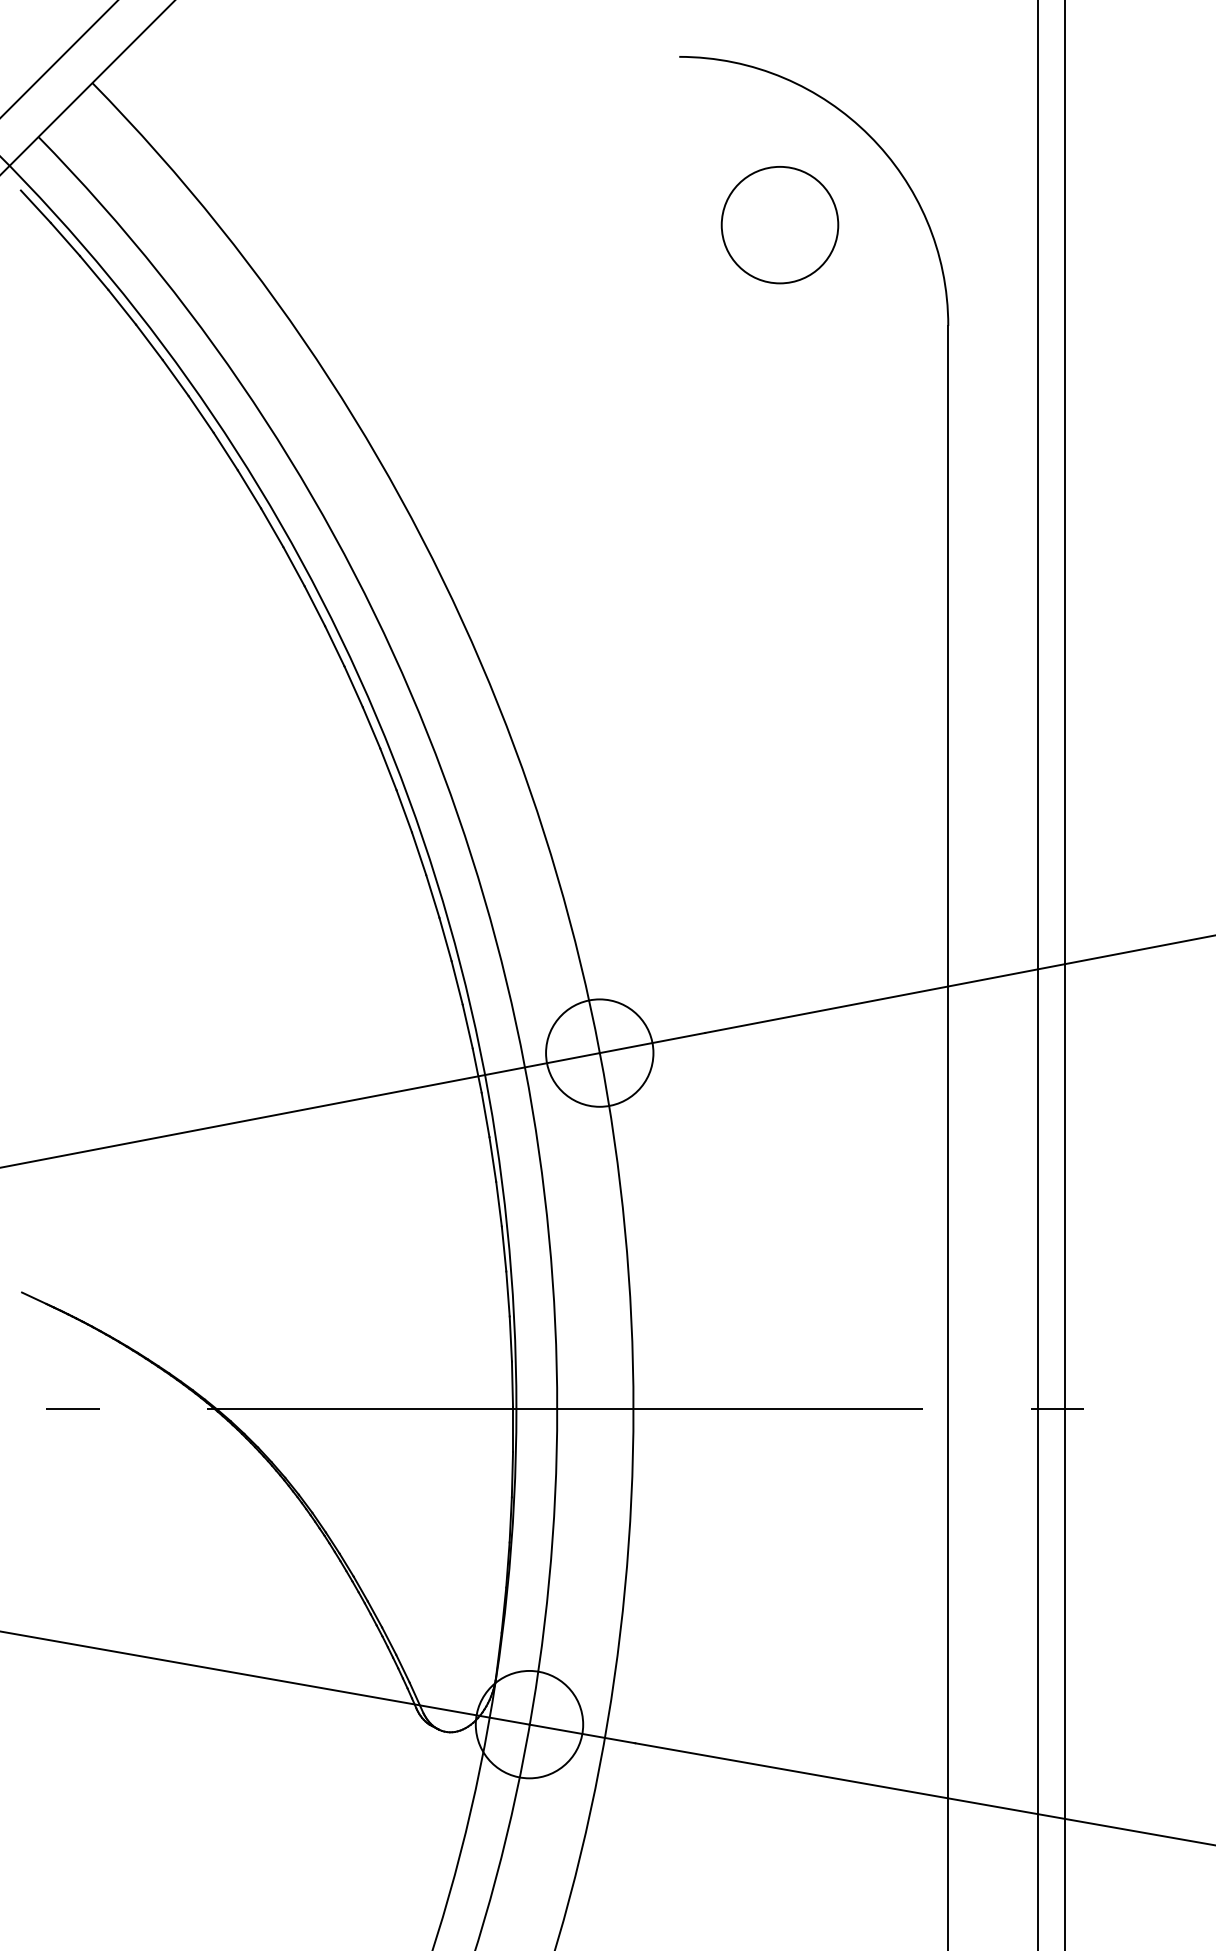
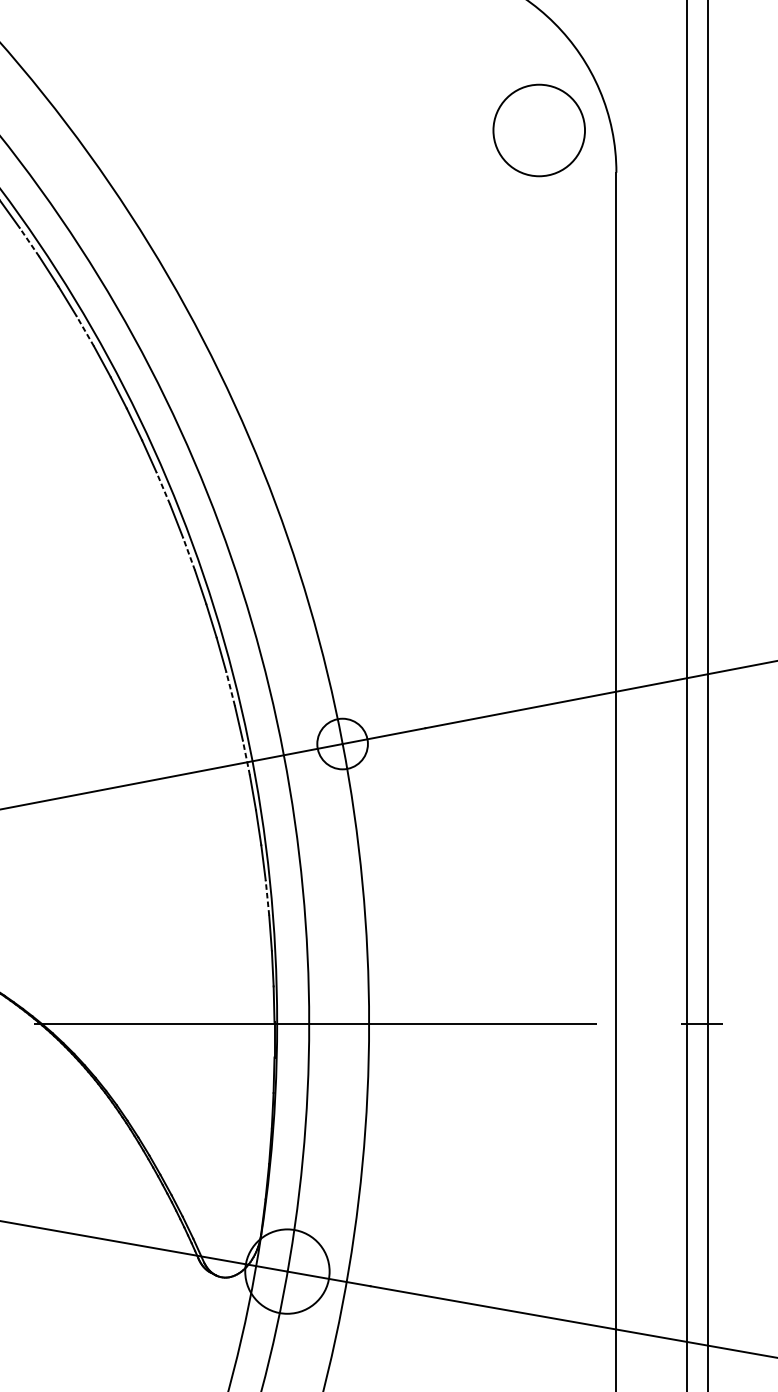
circle: (779, 225) -> (538, 130), moved
line: (200, 414) -> (28, 242), solid -> dashed
line: (271, 527) -> (84, 331), solid -> dashed
line: (371, 727) -> (163, 488), solid -> dashed
line: (404, 810) -> (189, 553), solid -> dashed
line: (457, 982) -> (230, 688), solid -> dashed
circle: (599, 1052) -> (342, 743), size x0.6
line: (477, 1070) -> (246, 757), solid -> dashed
line: (504, 1249) -> (267, 898), solid -> dashed

